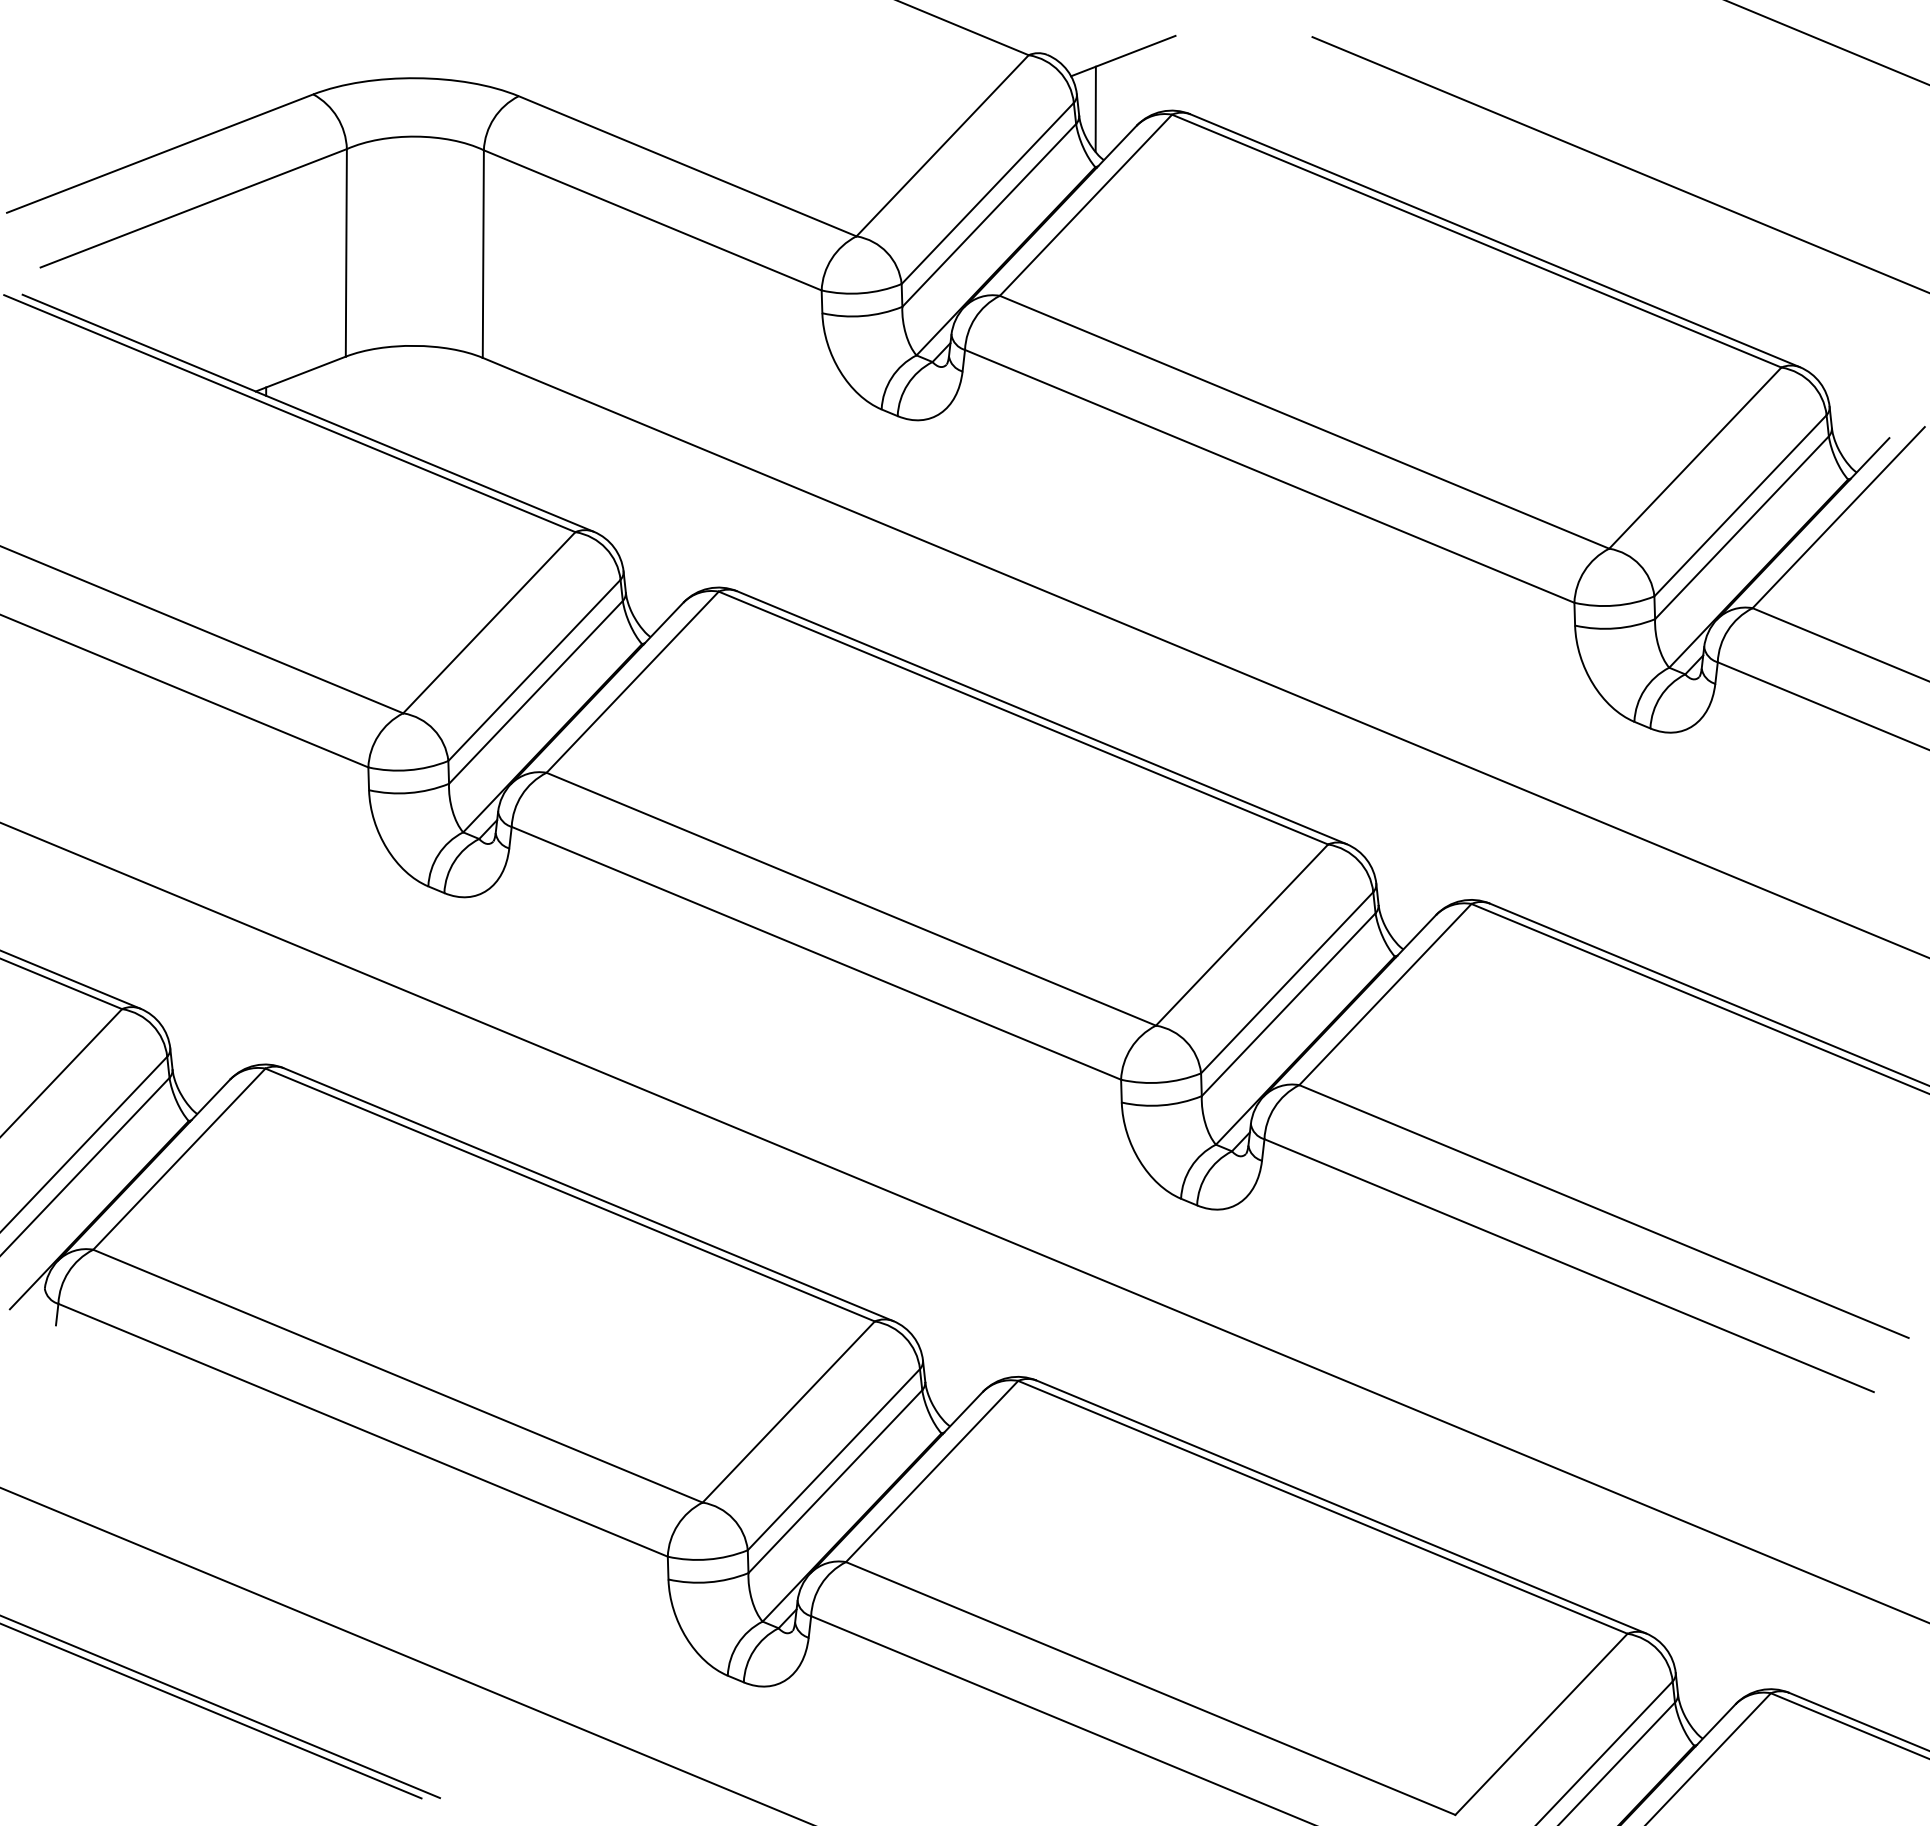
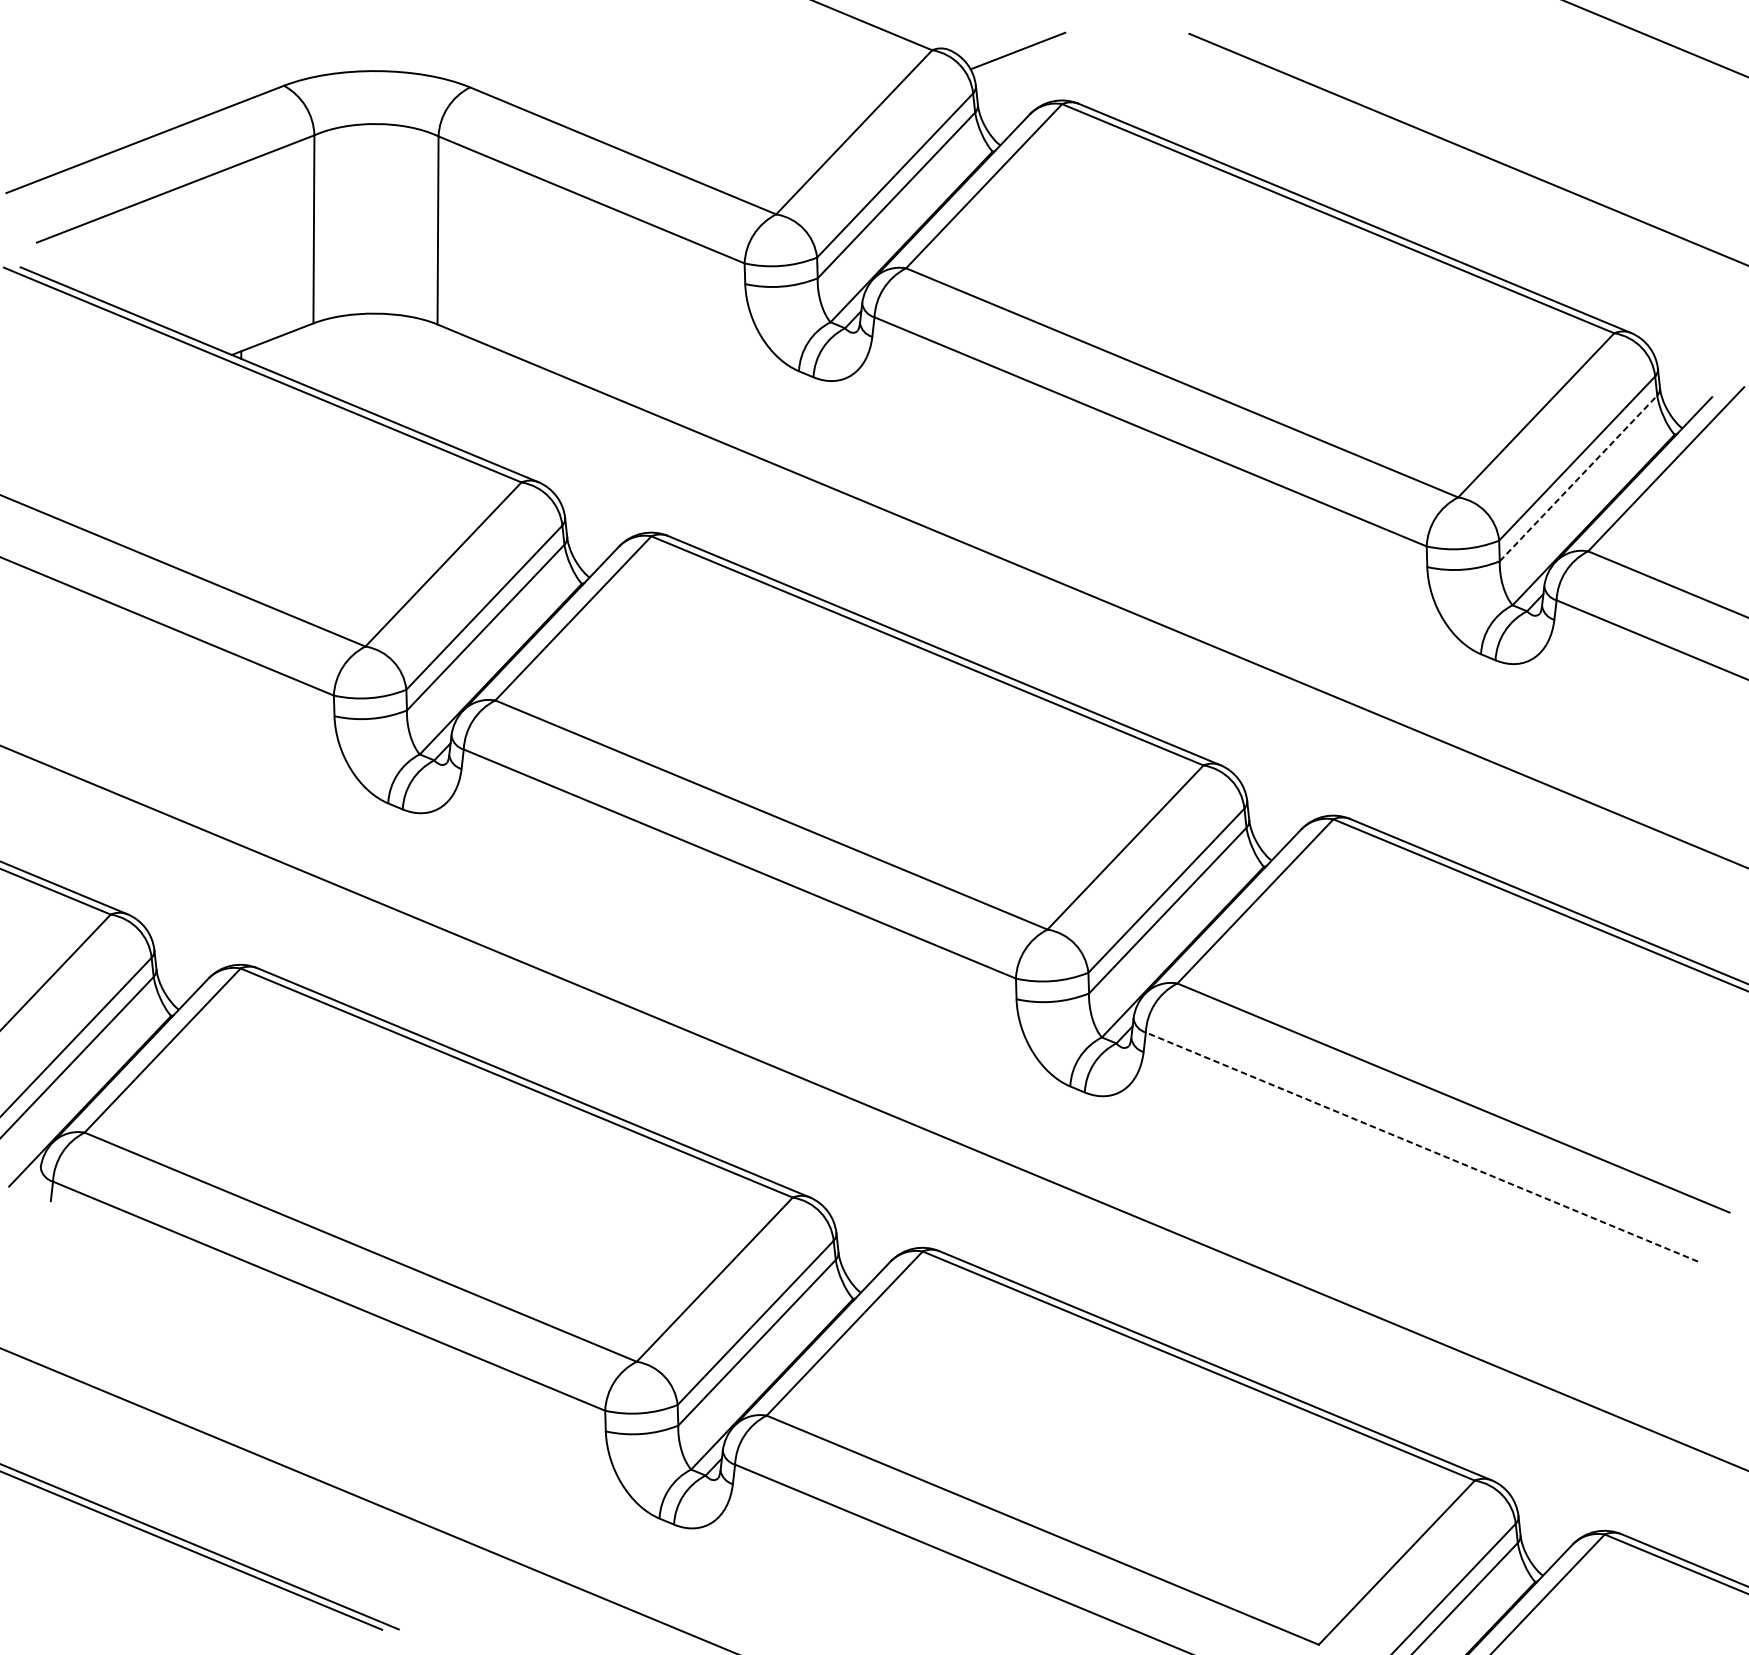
line: (1095, 108) -> (992, 98), removed
line: (1742, 527) -> (1578, 478), solid -> dashed
line: (1569, 1265) -> (1422, 1146), solid -> dashed

